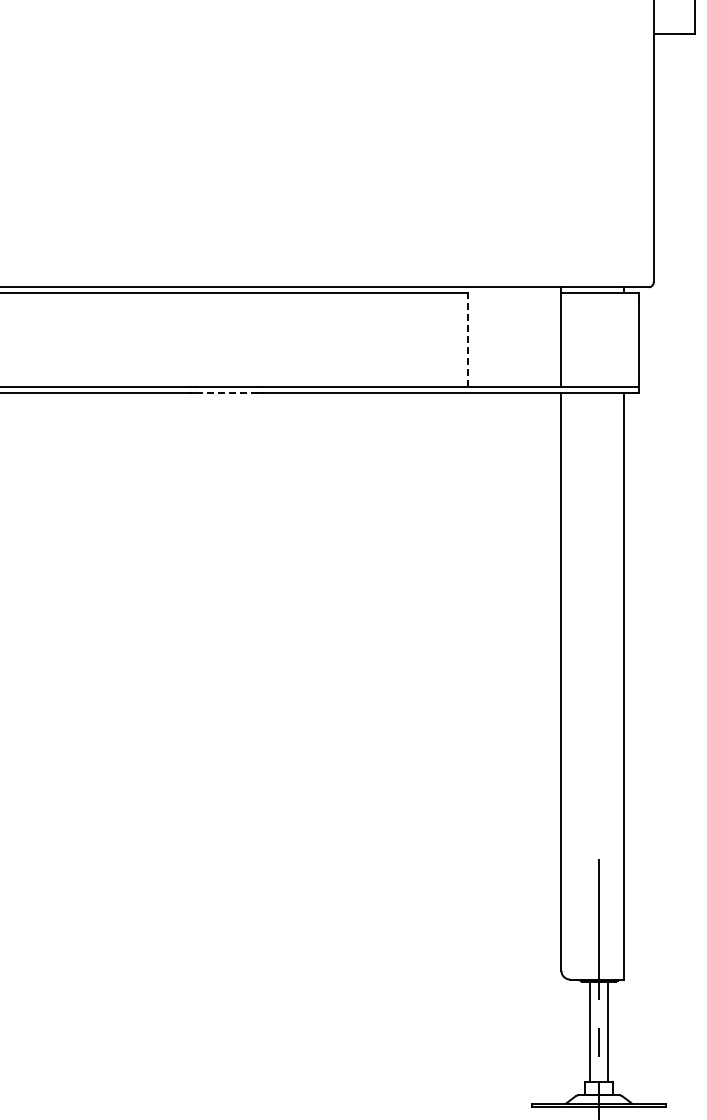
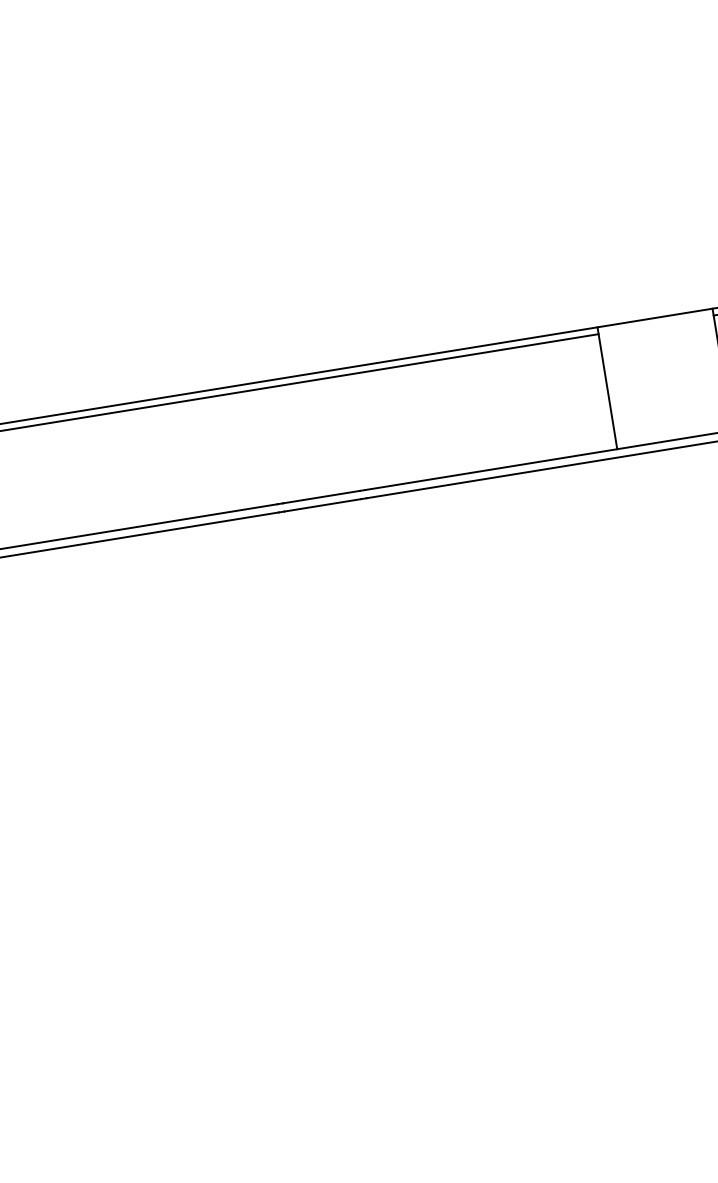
line: (467, 336) -> (607, 387), dashed -> solid
line: (227, 393) -> (323, 505), dashed -> solid

